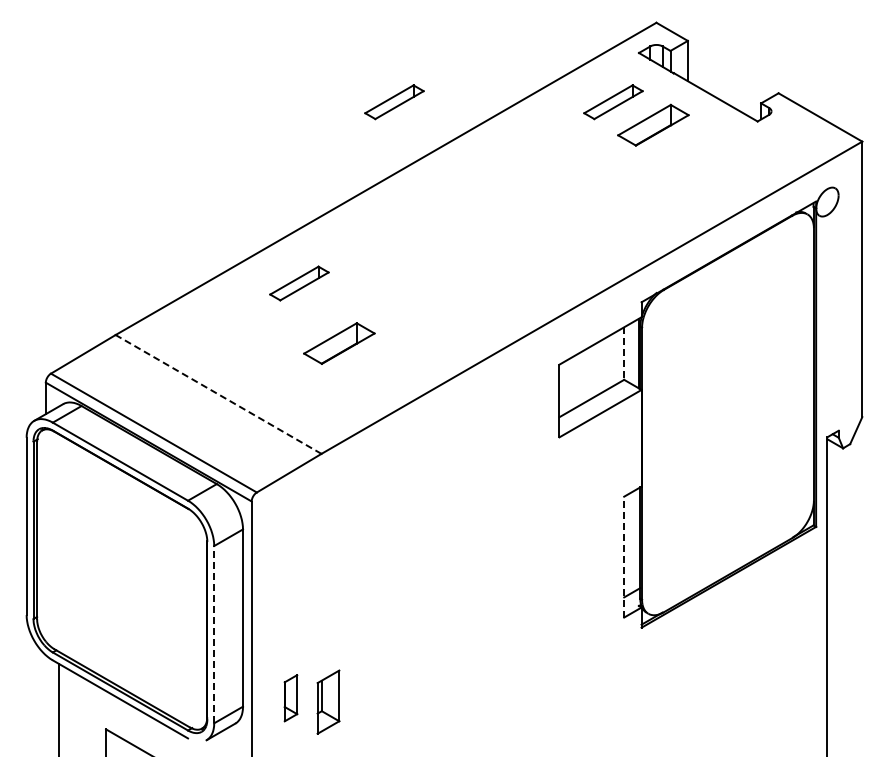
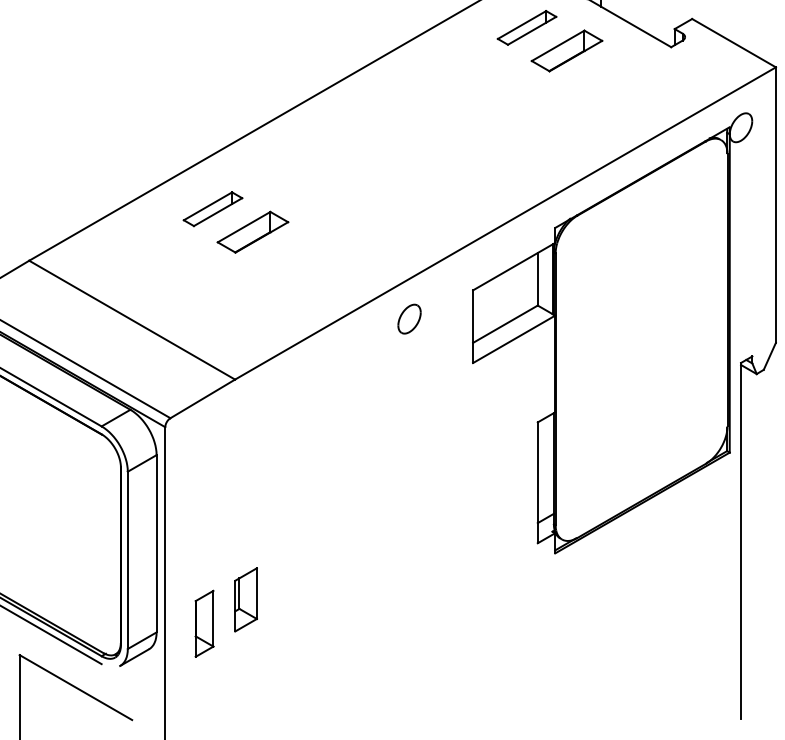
part: (394, 102) -> (308, 28), removed
part: (339, 343) -> (253, 232), moved
line: (624, 354) -> (538, 280), dashed -> solid
part: (495, 393) -> (409, 319), added
line: (218, 394) -> (132, 320), dashed -> solid
line: (624, 556) -> (538, 482), dashed -> solid
line: (214, 634) -> (128, 560), dashed -> solid
part: (290, 698) -> (204, 624), size x1.43
part: (328, 701) -> (246, 599), moved

